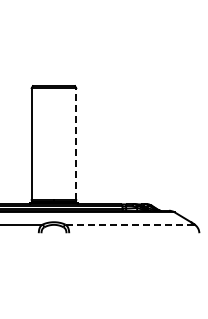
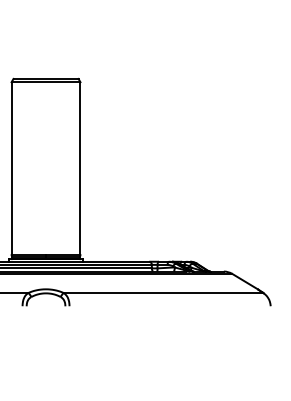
line: (76, 144) -> (80, 169), dashed -> solid
line: (130, 224) -> (164, 292), dashed -> solid

